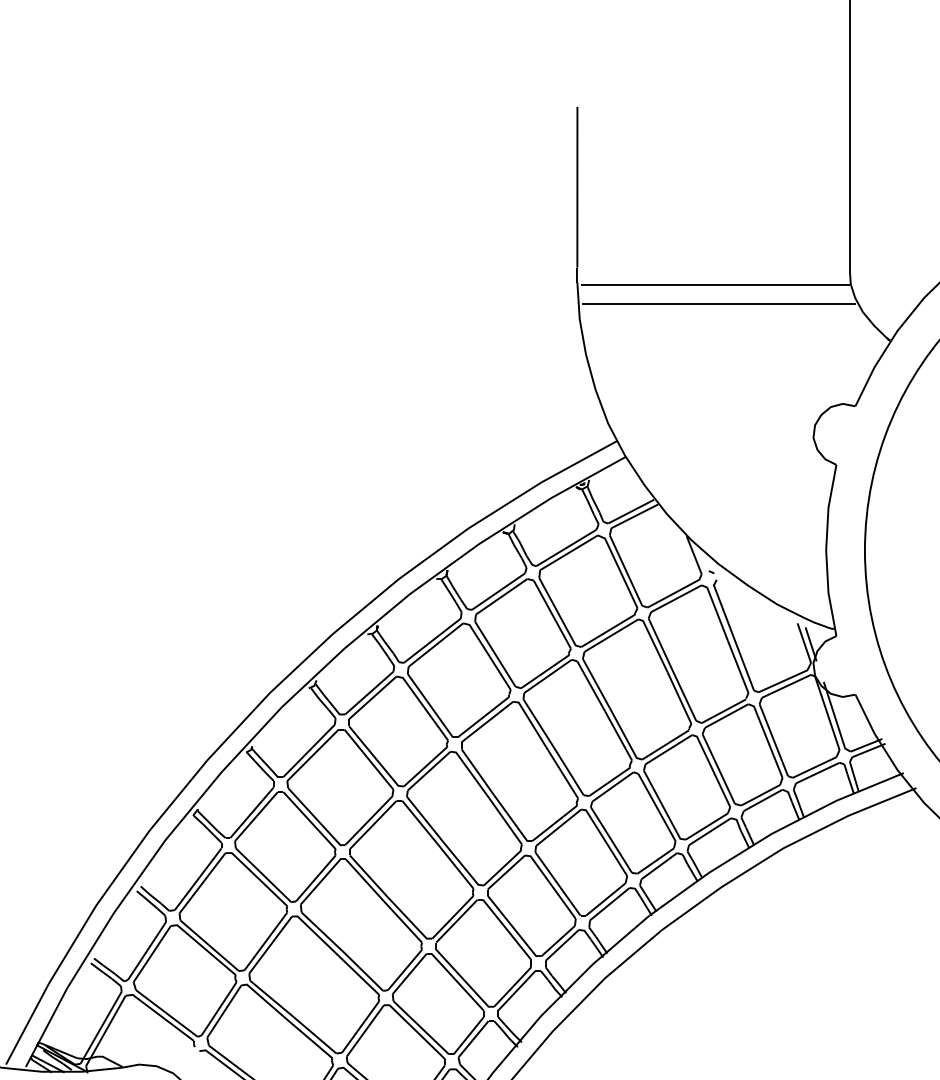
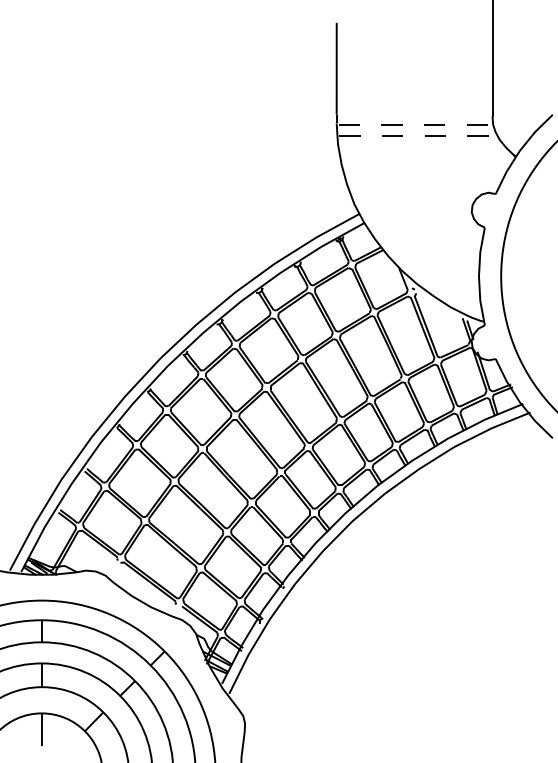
line: (715, 284) -> (415, 124), solid -> dashed
line: (720, 303) -> (418, 135), solid -> dashed

